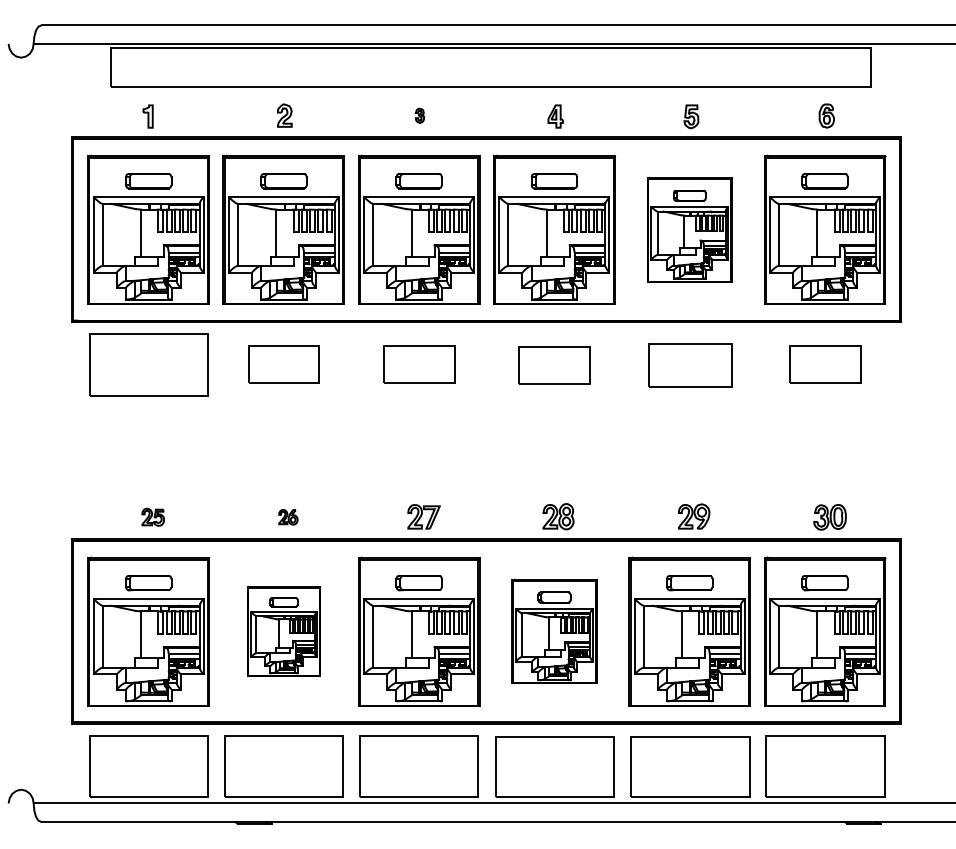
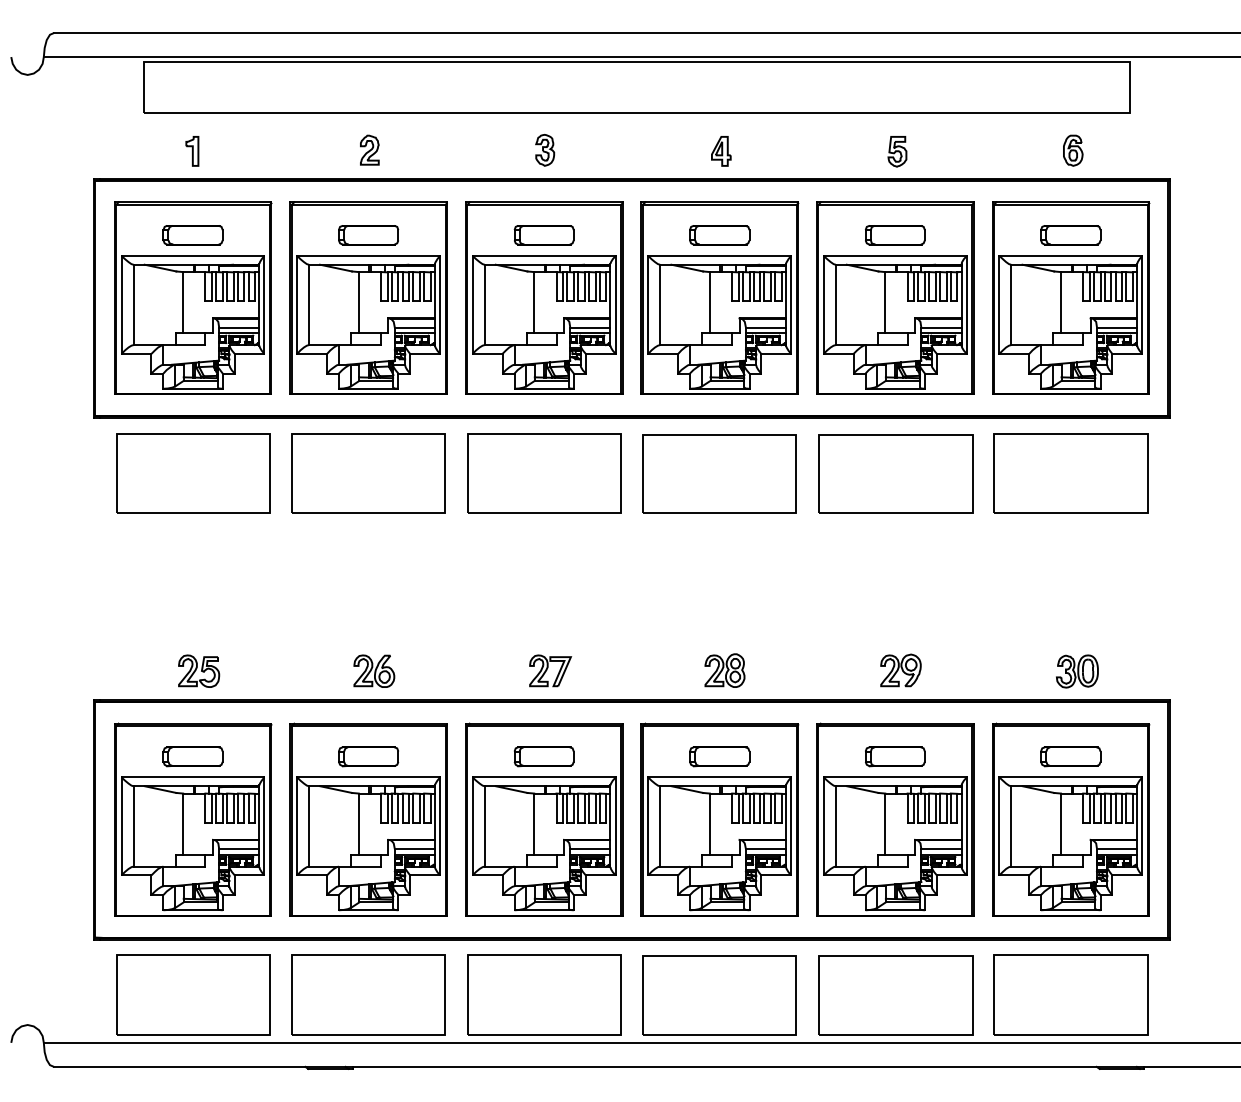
part: (419, 115) -> (544, 149), size x1.67
part: (689, 229) -> (894, 297), size x1.43
part: (283, 364) -> (368, 473), size x1.67
part: (418, 364) -> (543, 473), size x1.67
part: (825, 364) -> (1071, 473), size x1.67
part: (554, 365) -> (719, 474), size x1.67
part: (690, 365) -> (896, 474), size x1.43
part: (152, 517) -> (198, 671), size x1.43
part: (288, 517) -> (374, 671), size x1.67
part: (283, 631) -> (368, 819), size x1.67
part: (554, 631) -> (719, 819), size x1.43

